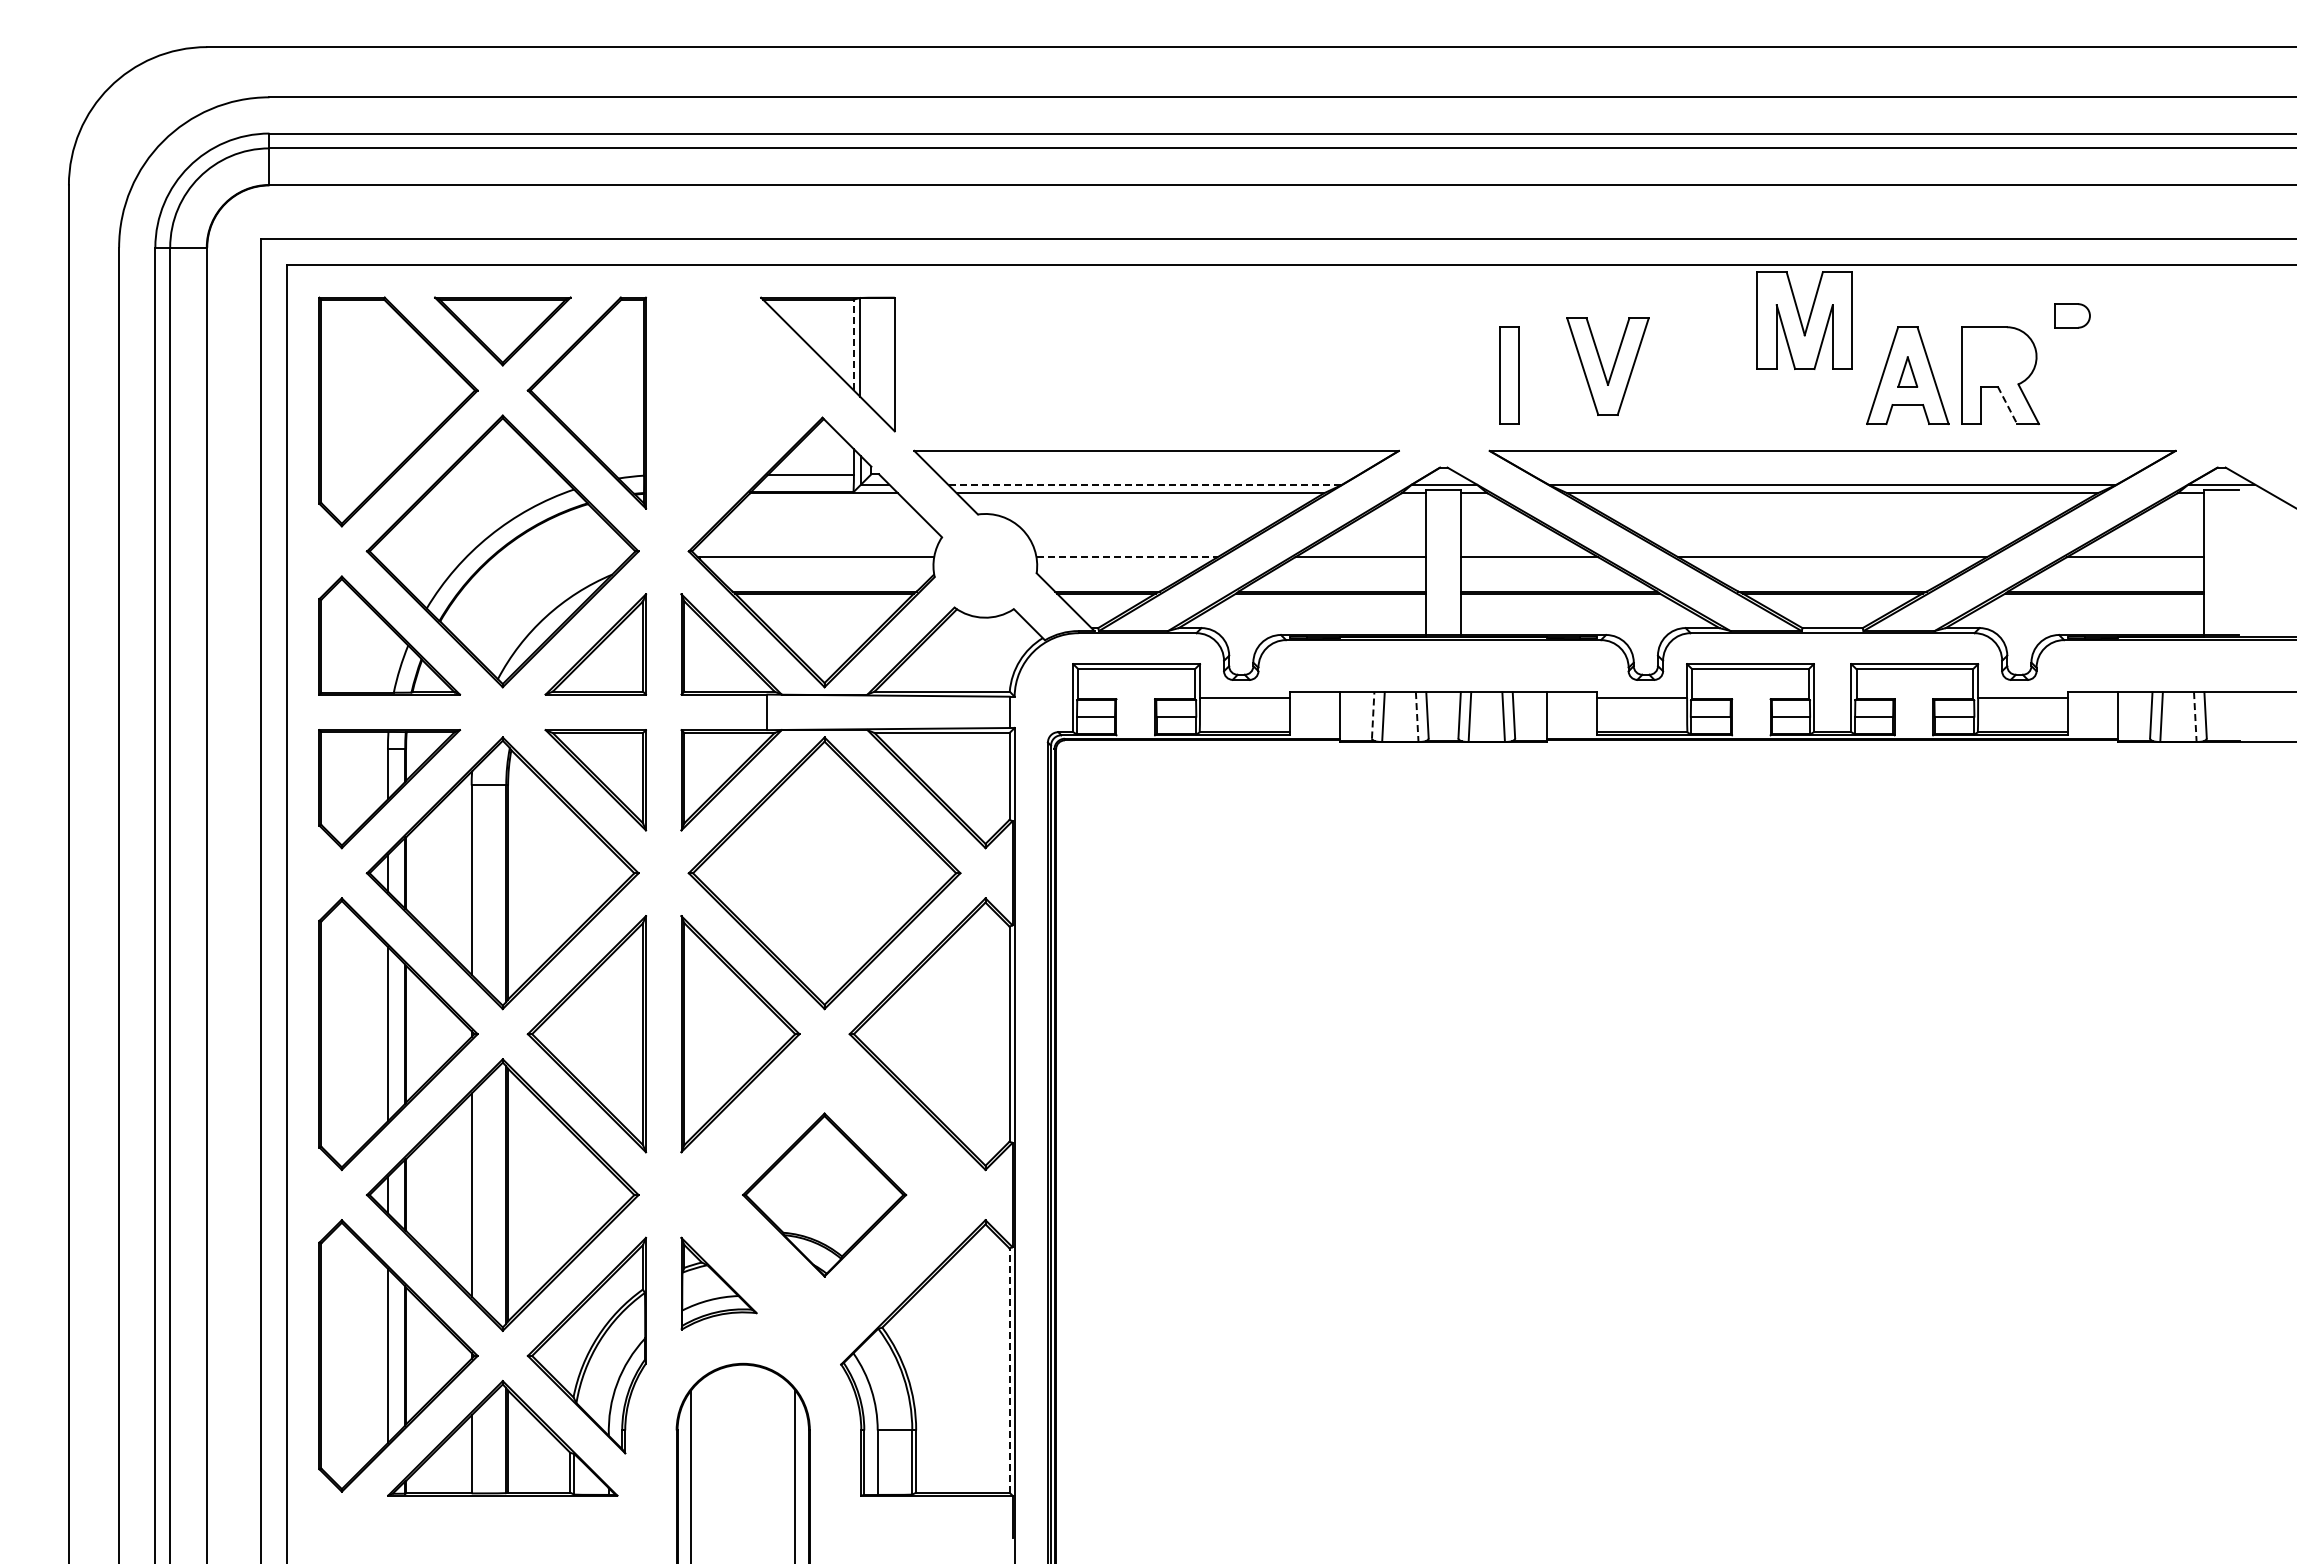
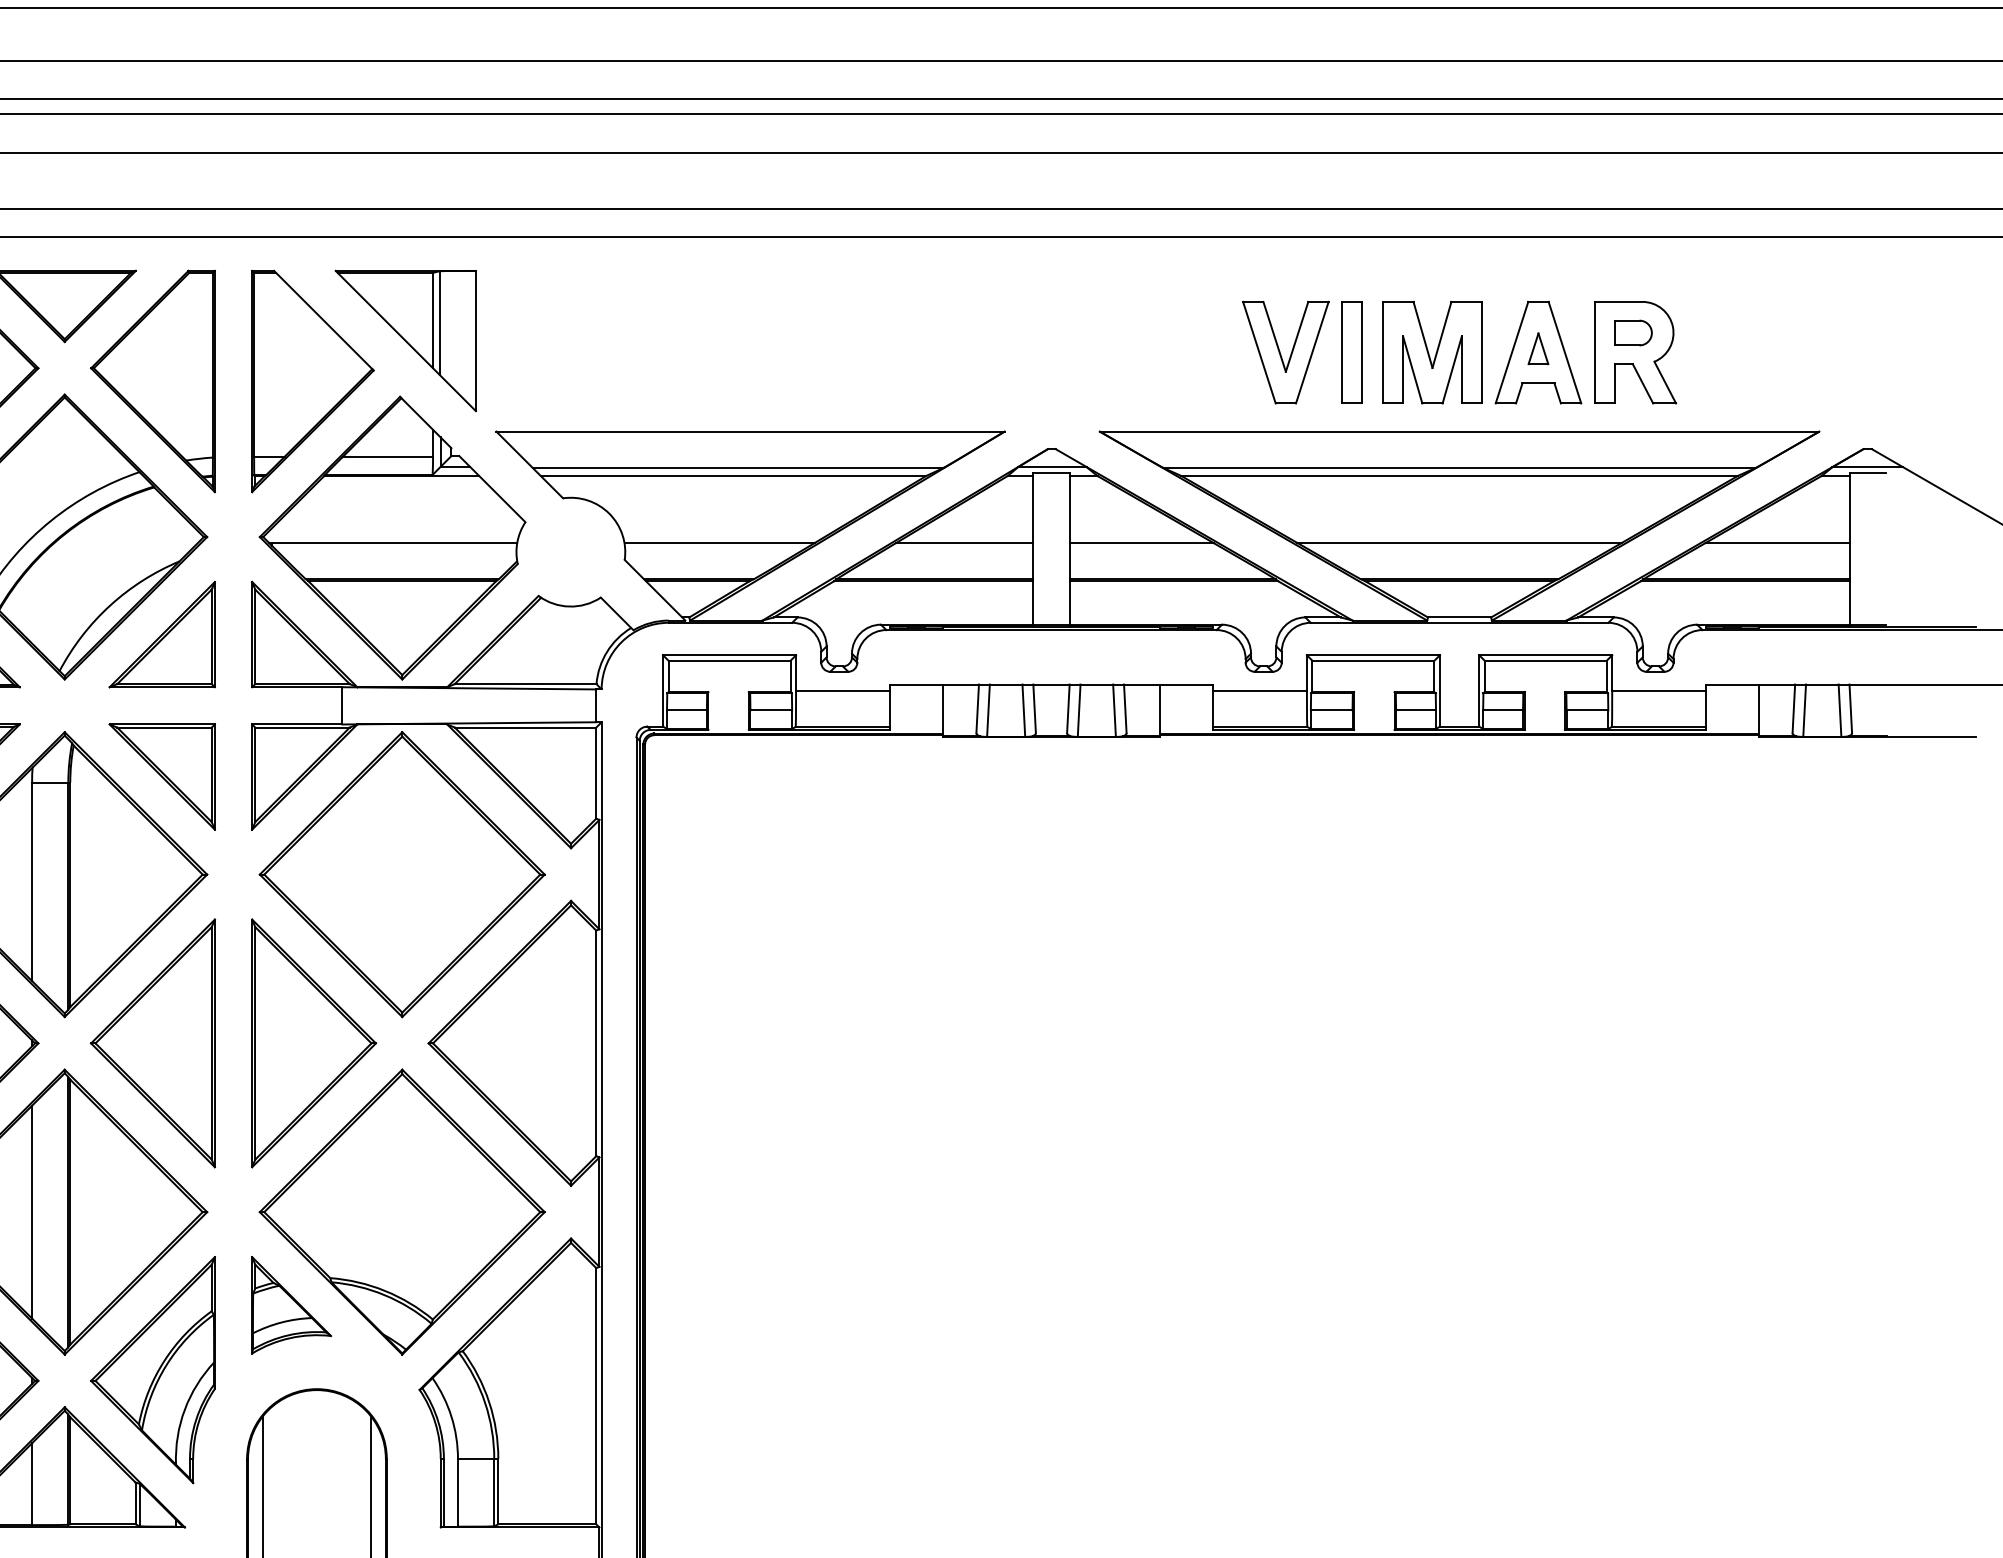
part: (2072, 315) -> (1633, 332), moved
part: (1804, 320) -> (1432, 352), moved
line: (853, 344) -> (432, 320), dashed -> solid
part: (1607, 366) -> (1285, 352), moved
part: (1509, 375) -> (1352, 352), moved
part: (739, 402) -> (313, 380), added
line: (2007, 405) -> (1643, 383), dashed -> solid
line: (1144, 485) -> (737, 467), dashed -> solid
line: (1127, 557) -> (719, 543), dashed -> solid
line: (1373, 714) -> (978, 708), dashed -> solid
line: (1417, 717) -> (1024, 711), dashed -> solid
line: (2195, 717) -> (1840, 711), dashed -> solid
part: (824, 1194) -> (402, 1211), size x1.67
line: (1009, 1370) -> (596, 1396), dashed -> solid

